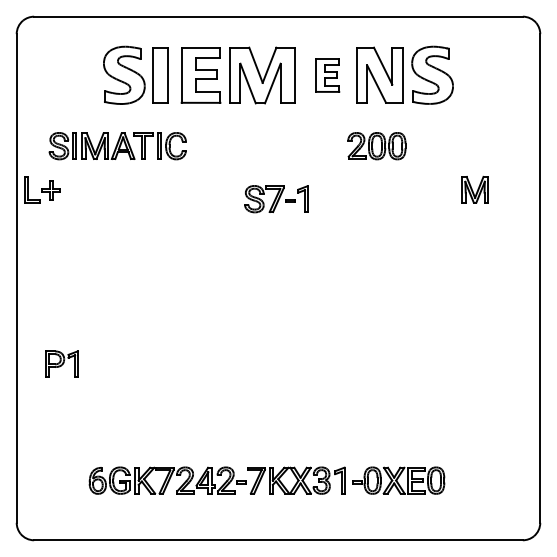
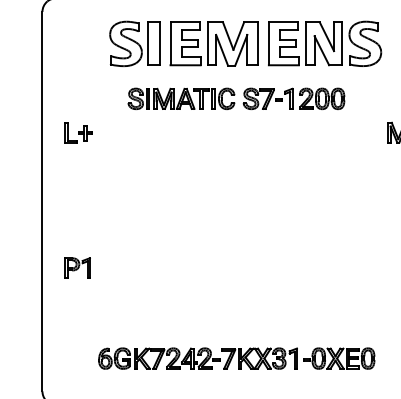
part: (327, 75) -> (283, 44), size x1.67
part: (117, 146) -> (181, 99), moved
part: (42, 189) -> (78, 132), moved
part: (276, 199) -> (268, 99), moved

